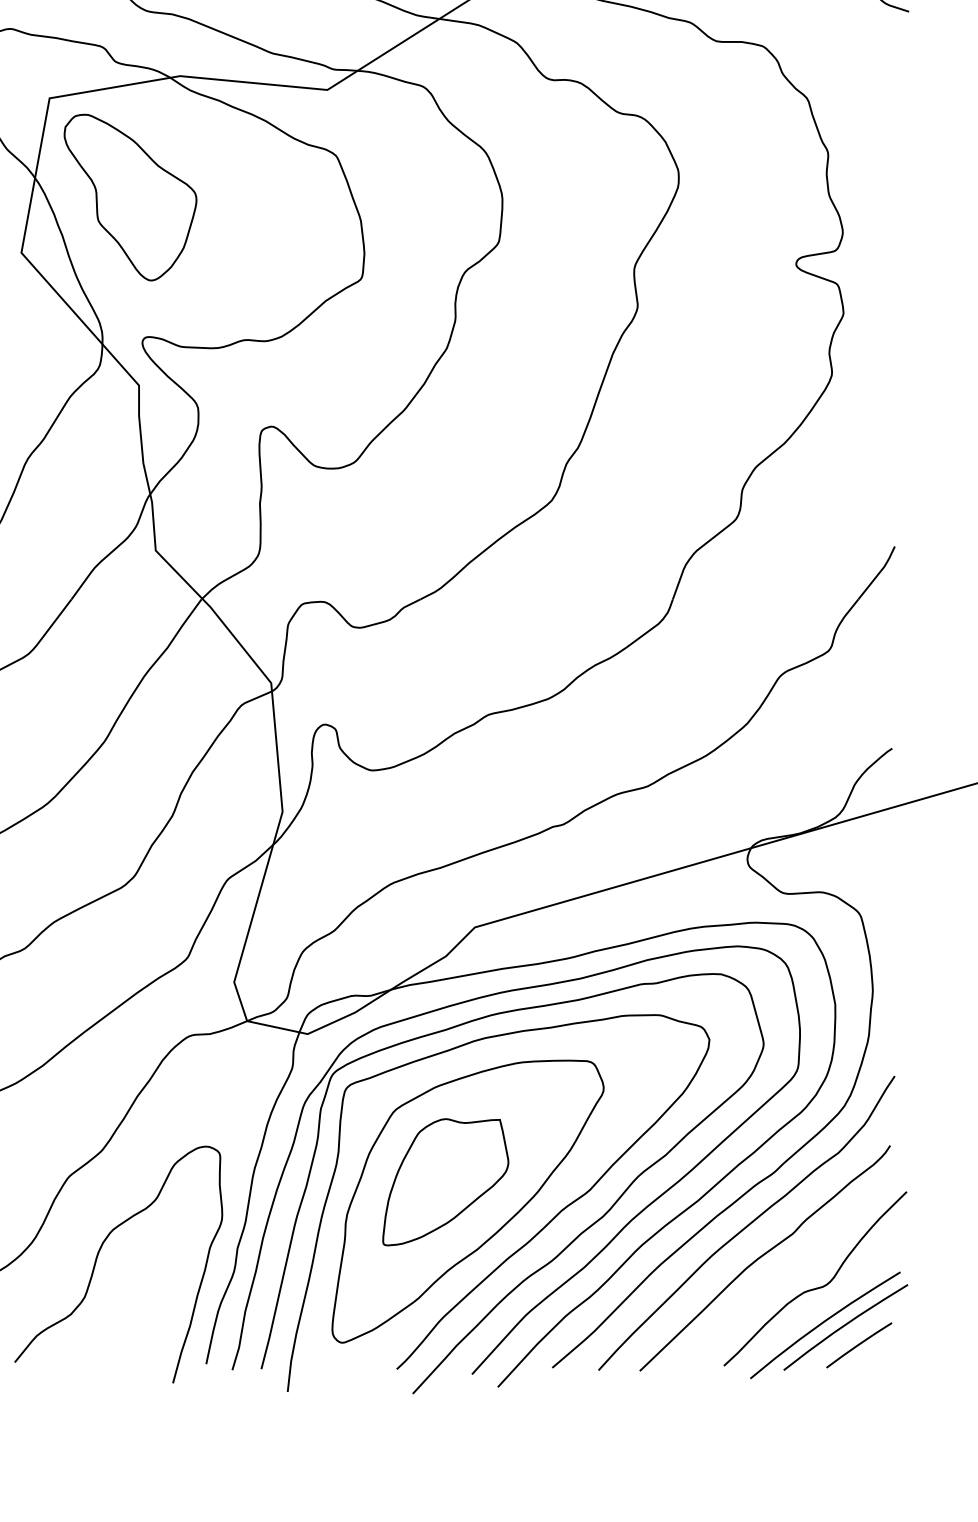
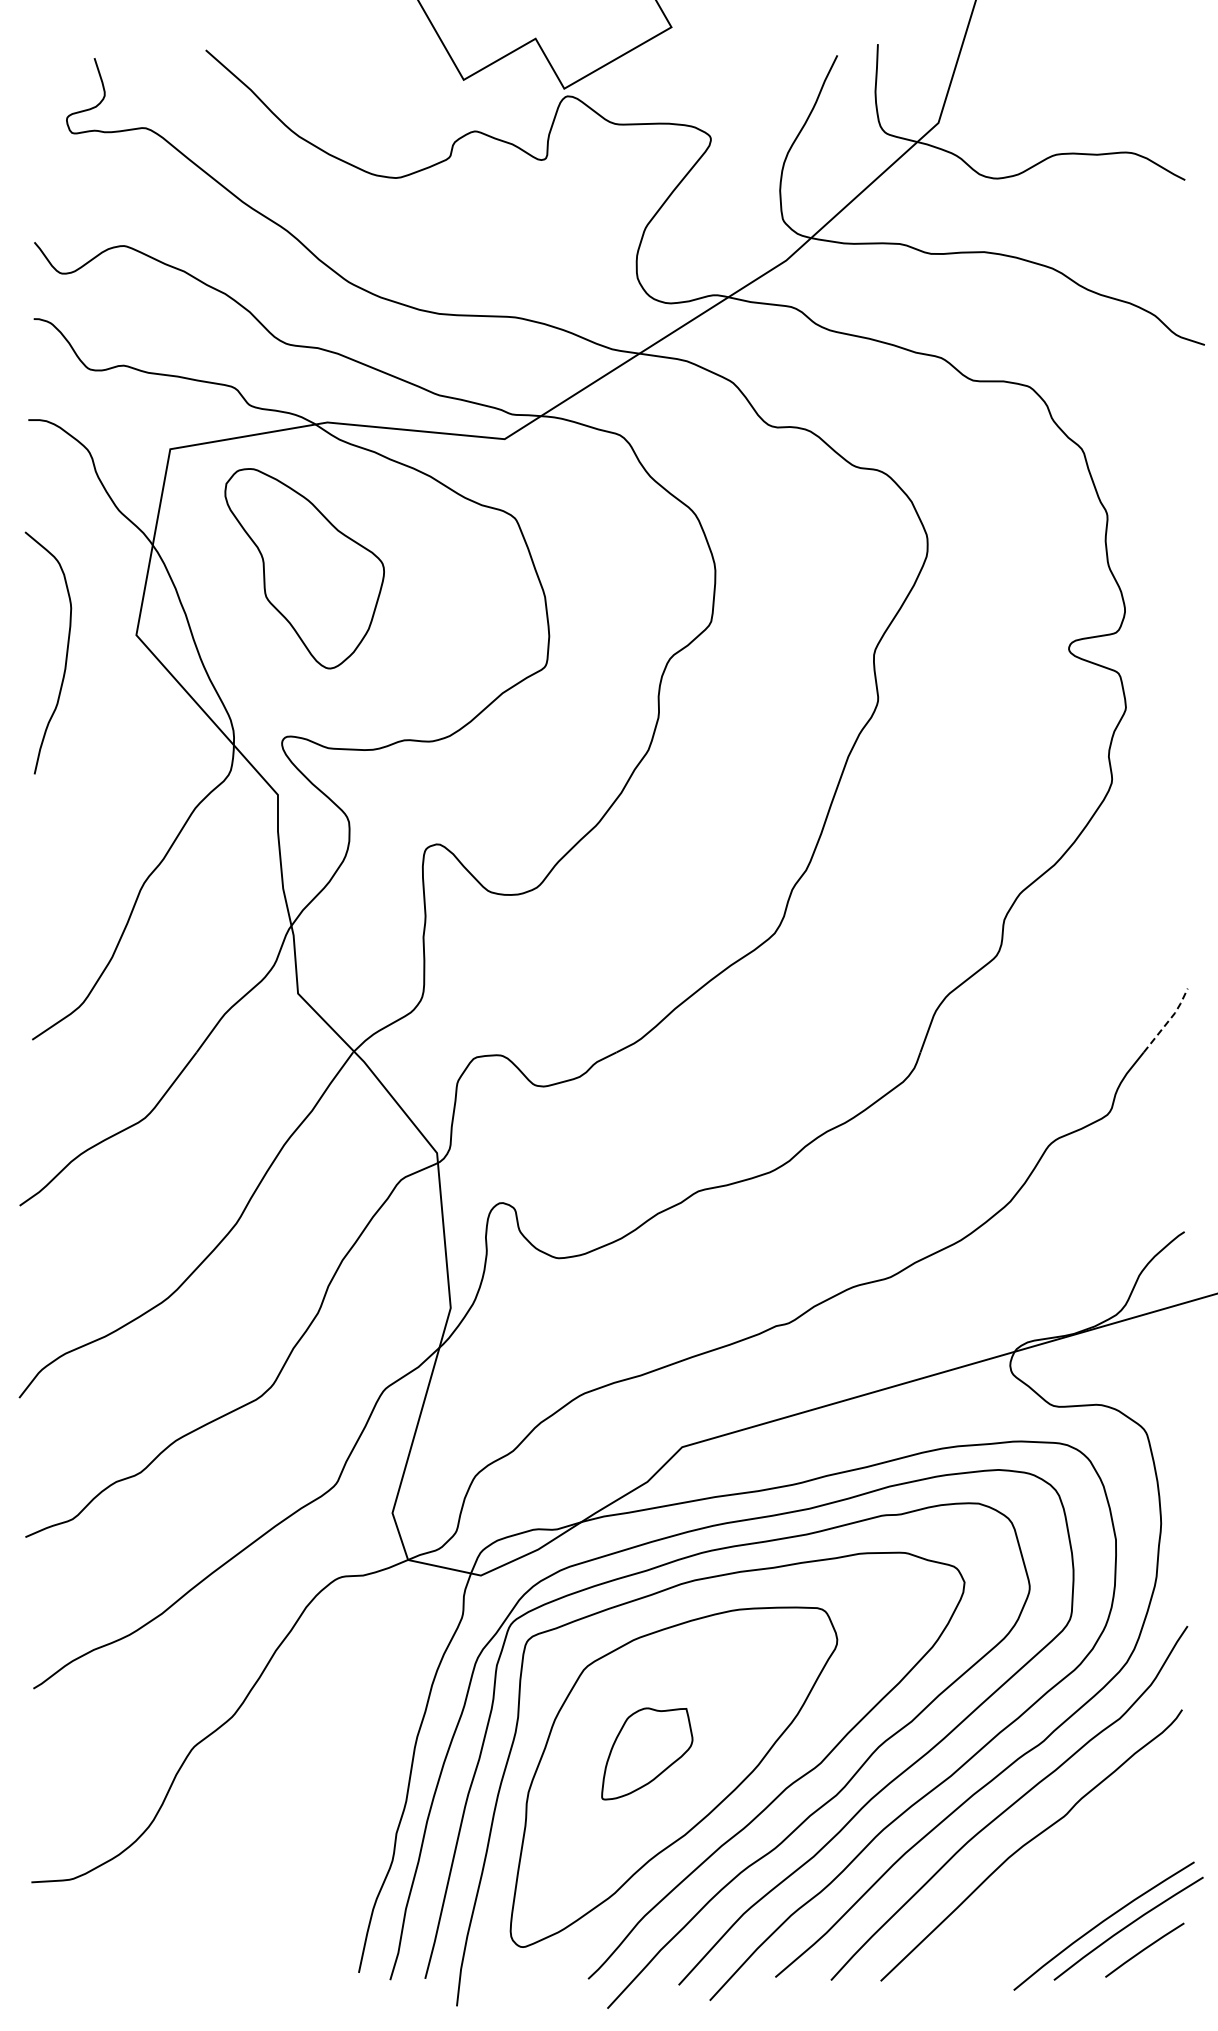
part: (130, 197) -> (304, 568), moved
line: (878, 572) -> (1168, 1020), solid -> dashed
part: (446, 1181) -> (647, 1753), size x0.6
curve: (97, 1257) -> (228, 1844), removed
curve: (817, 1287) -> (1094, 1880), removed

